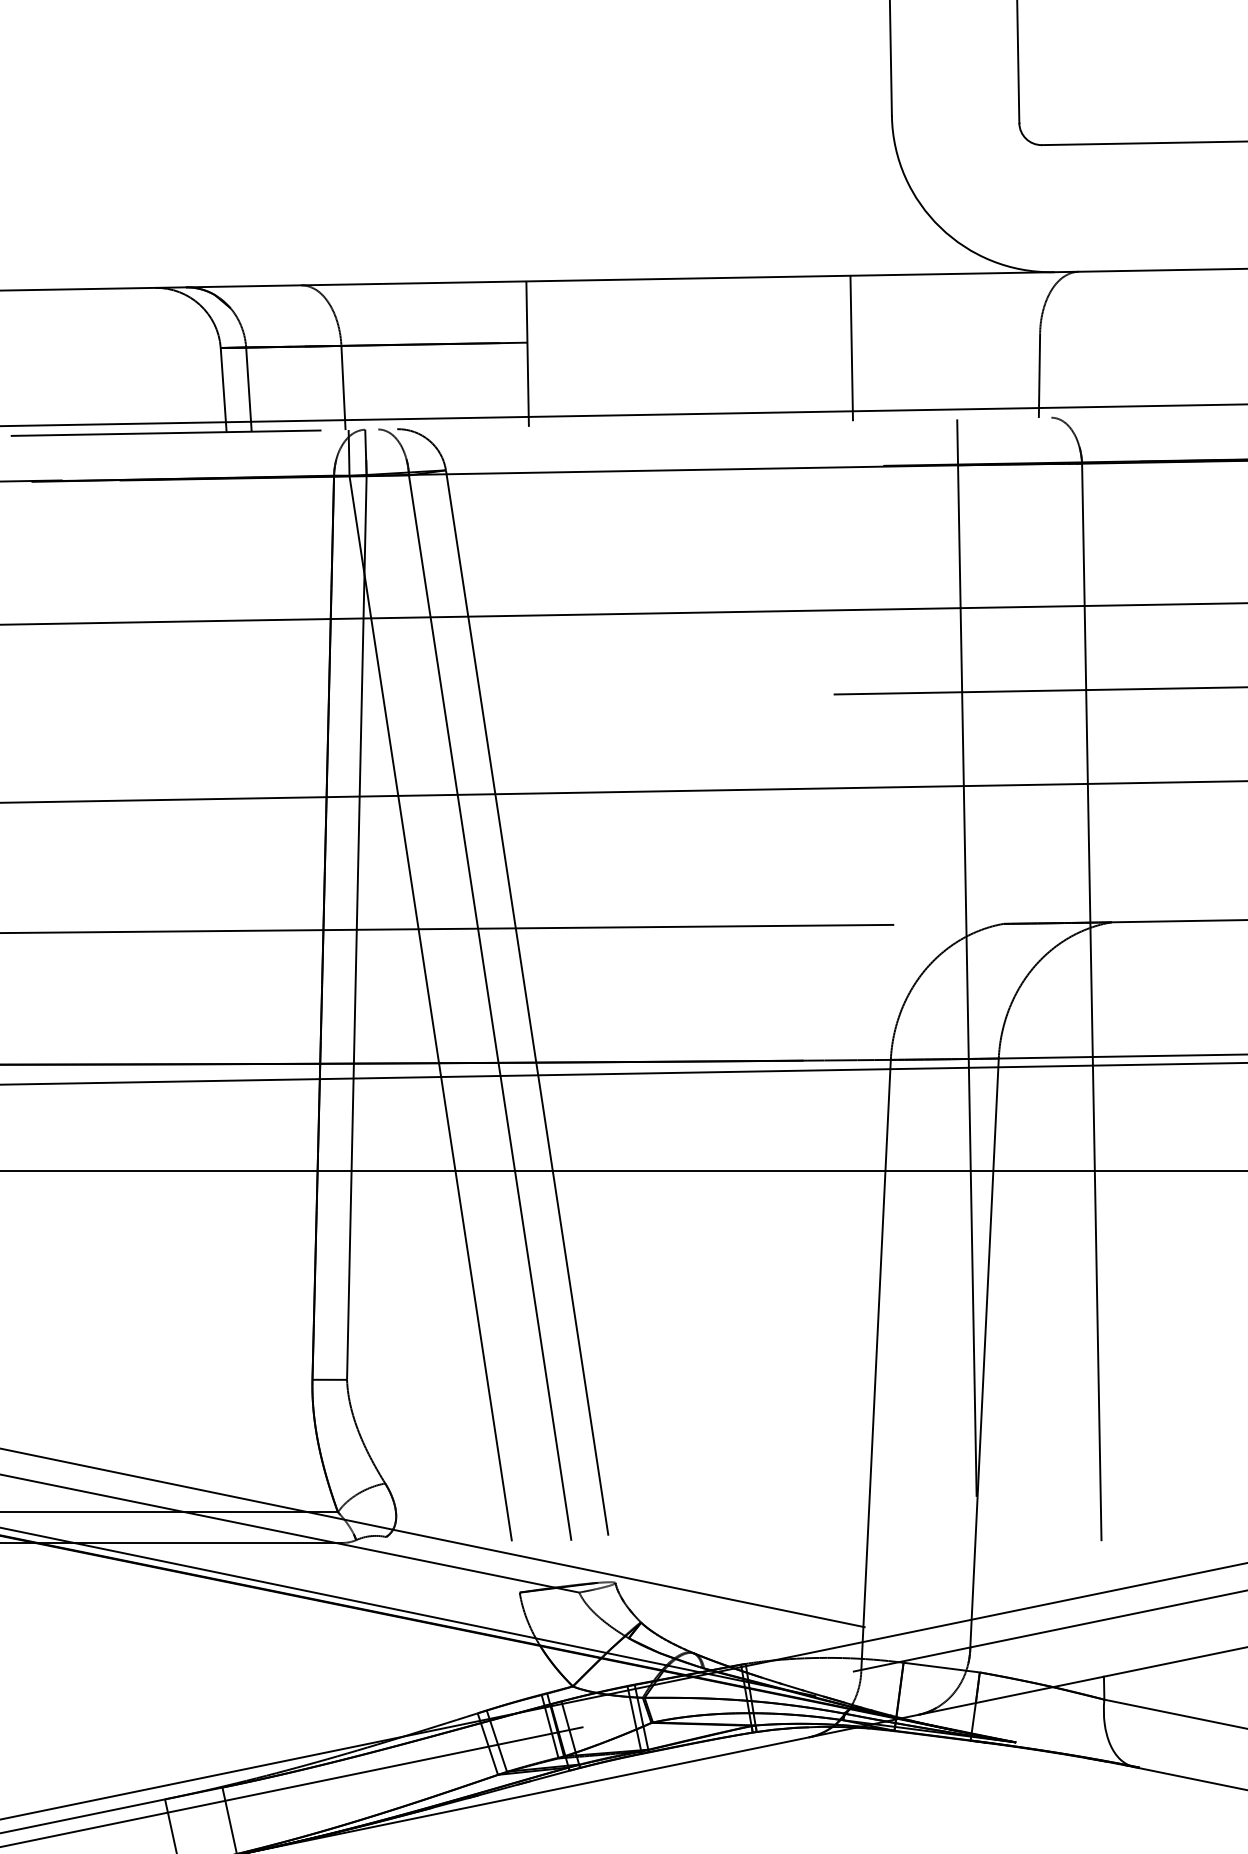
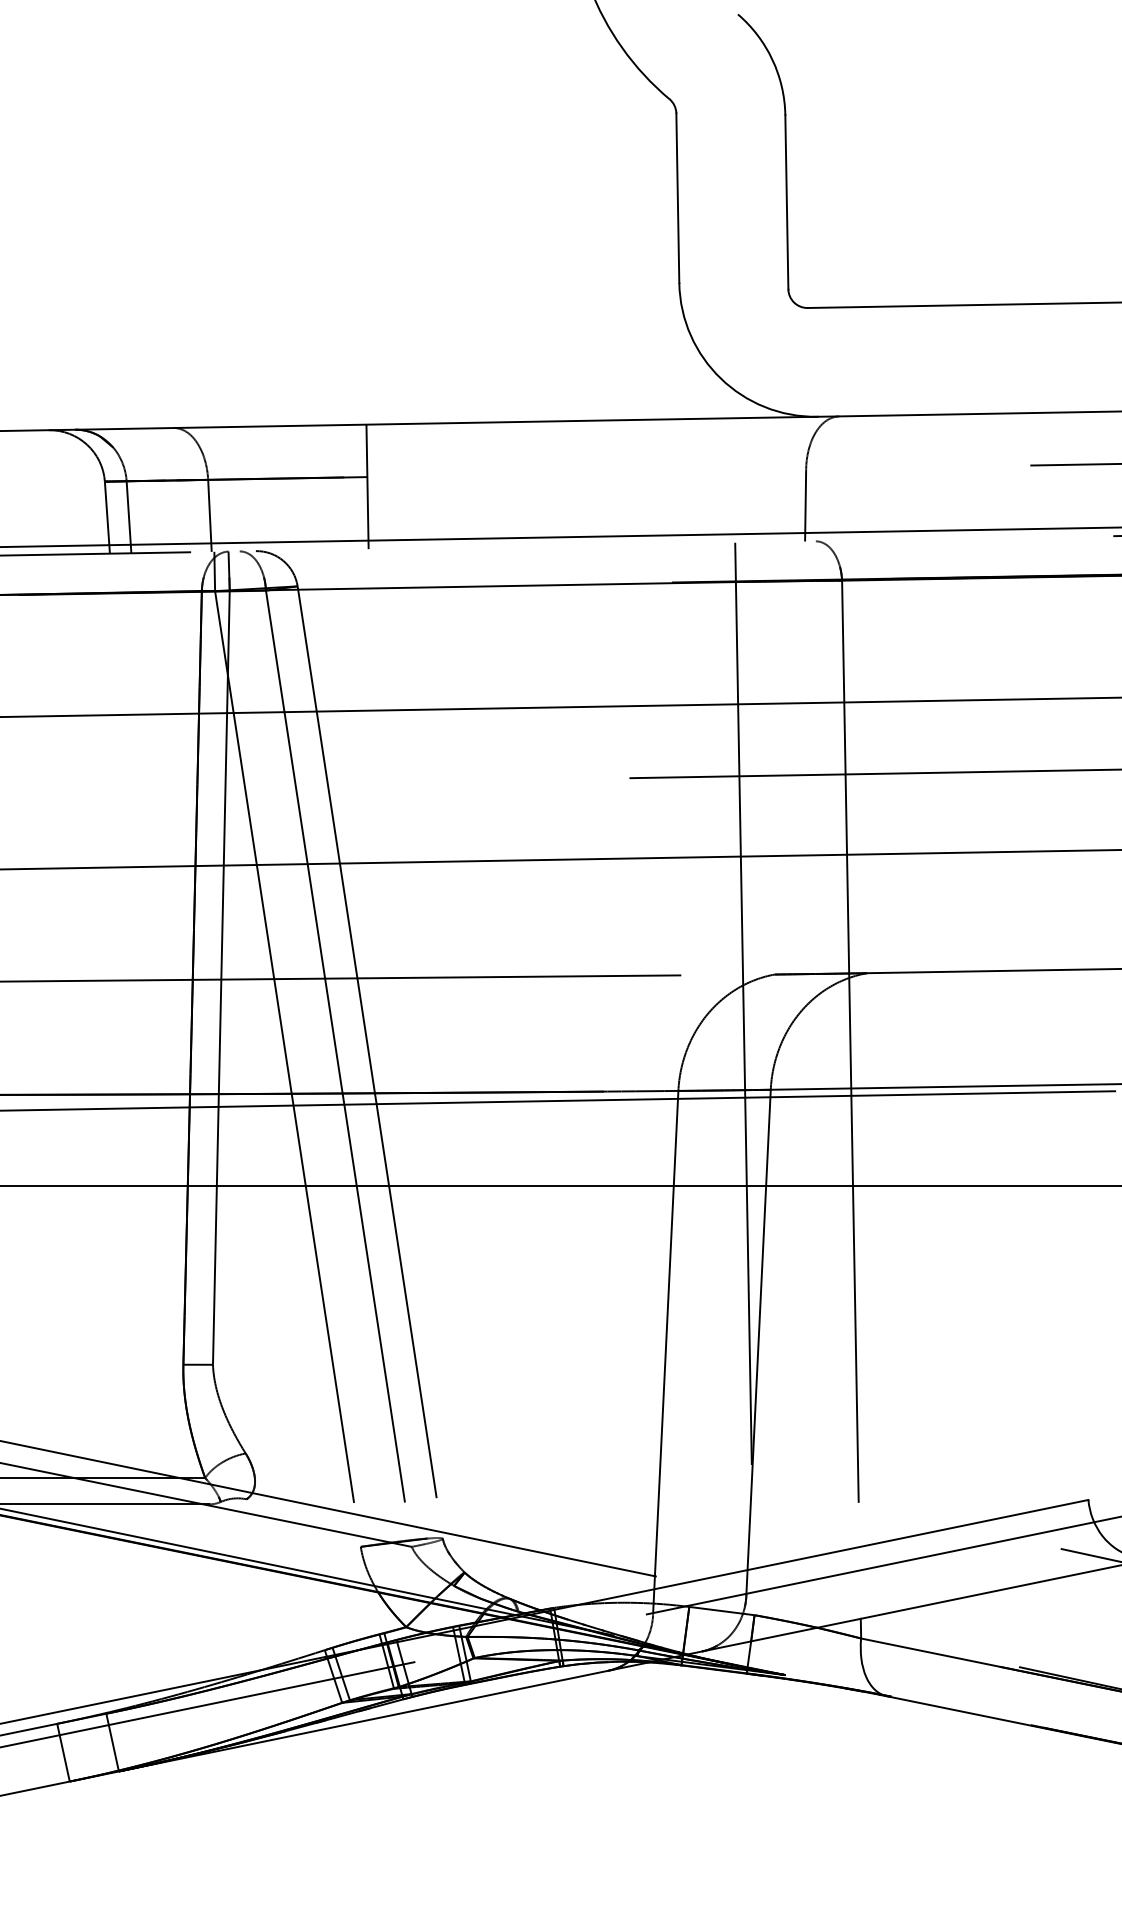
line: (851, 347) -> (644, 481), removed

